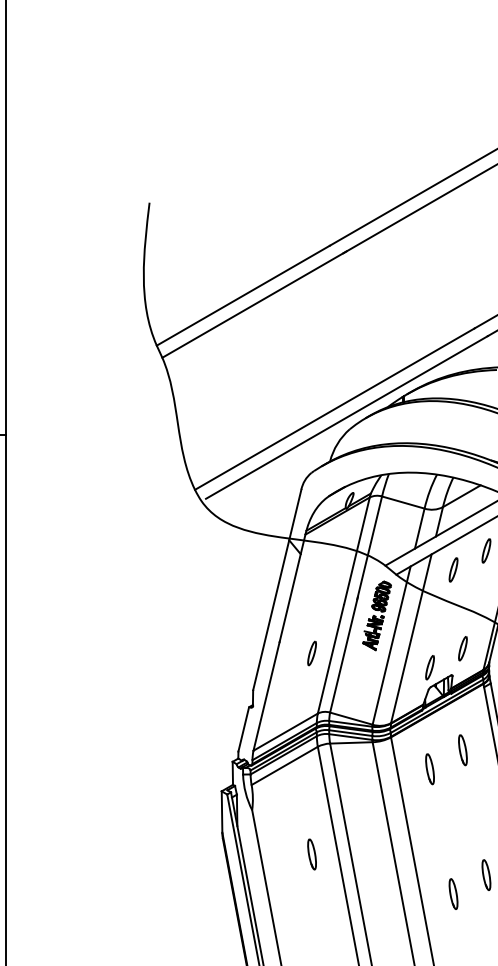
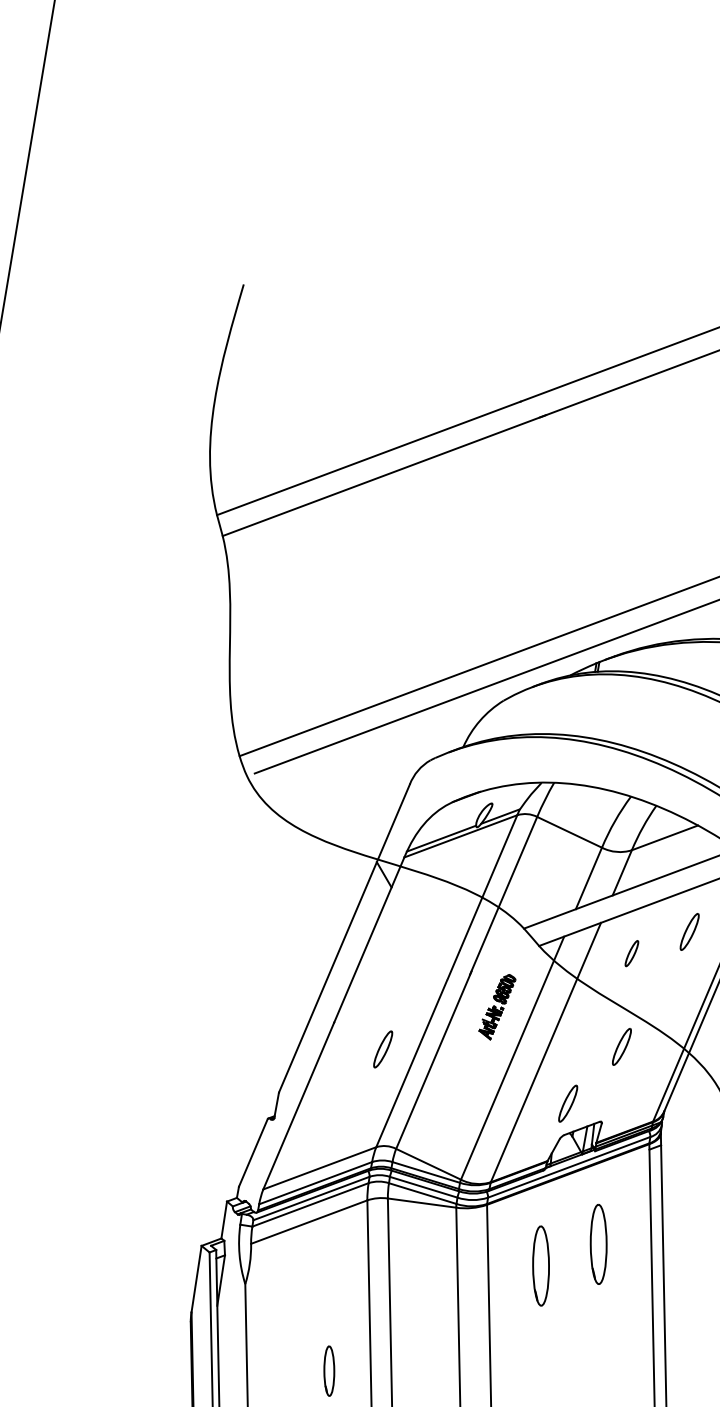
part: (453, 569) -> (631, 952), size x0.7
part: (376, 615) -> (496, 1005), size x0.6
part: (462, 648) -> (621, 1046), moved
part: (462, 750) -> (597, 1245), size x1.6
part: (429, 769) -> (540, 1266), size x1.6

